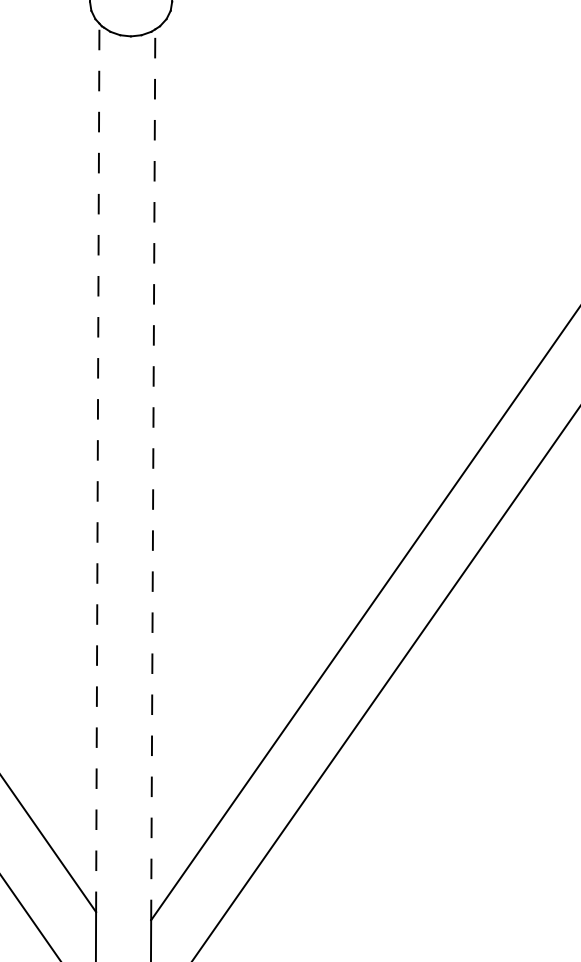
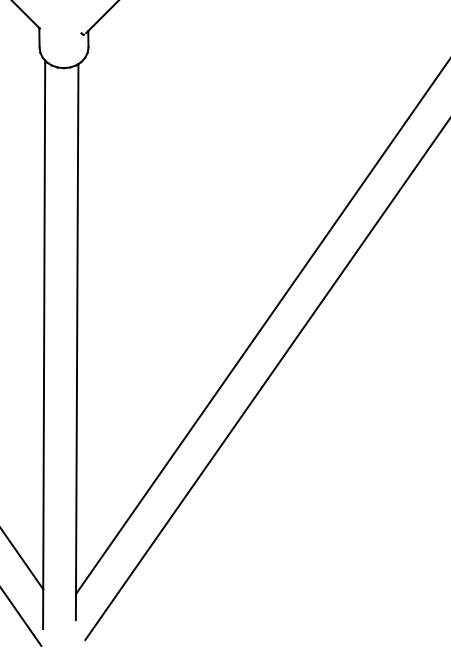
line: (98, 467) -> (44, 324), dashed -> solid
line: (153, 473) -> (77, 328), dashed -> solid

